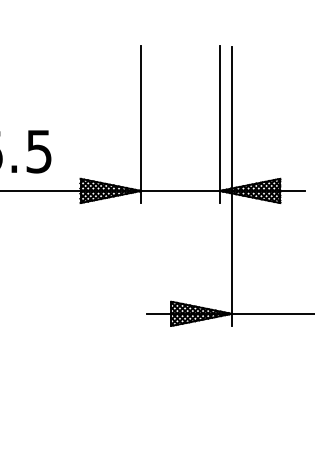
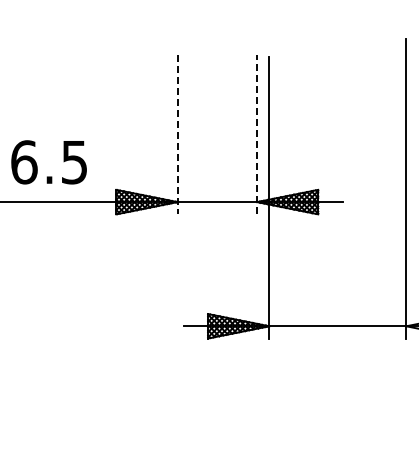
line: (141, 124) -> (177, 134), solid -> dashed
line: (220, 124) -> (257, 134), solid -> dashed

